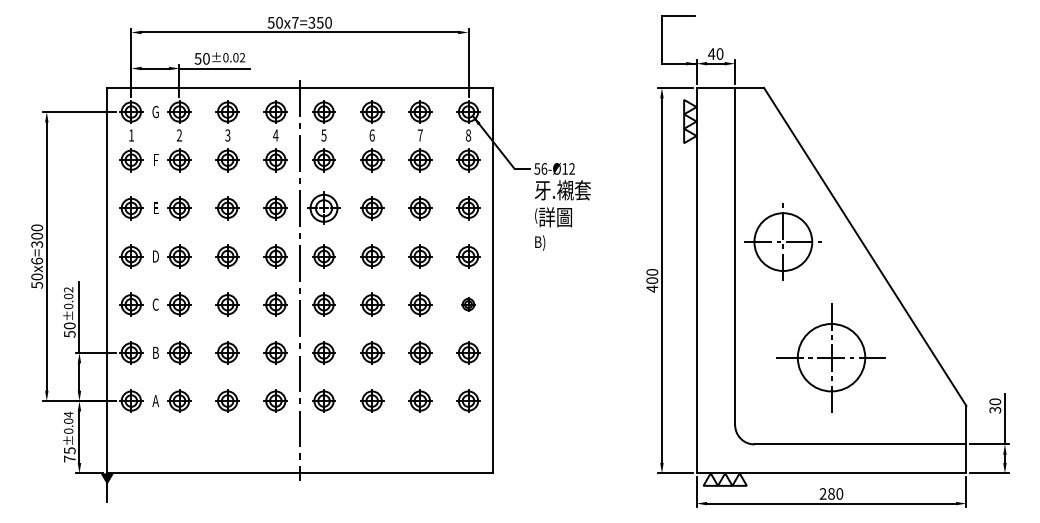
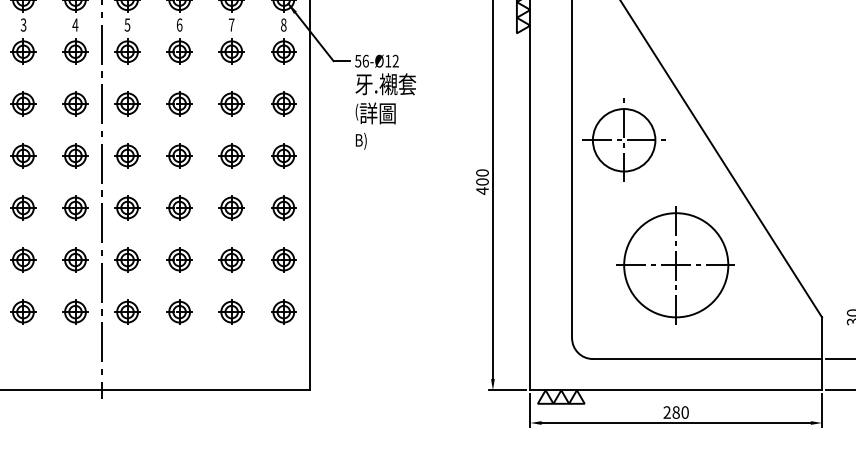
part: (323, 208) -> (127, 103), size x0.71
part: (468, 304) -> (283, 207), size x1.67
circle: (831, 357) -> (676, 265), size x1.43

